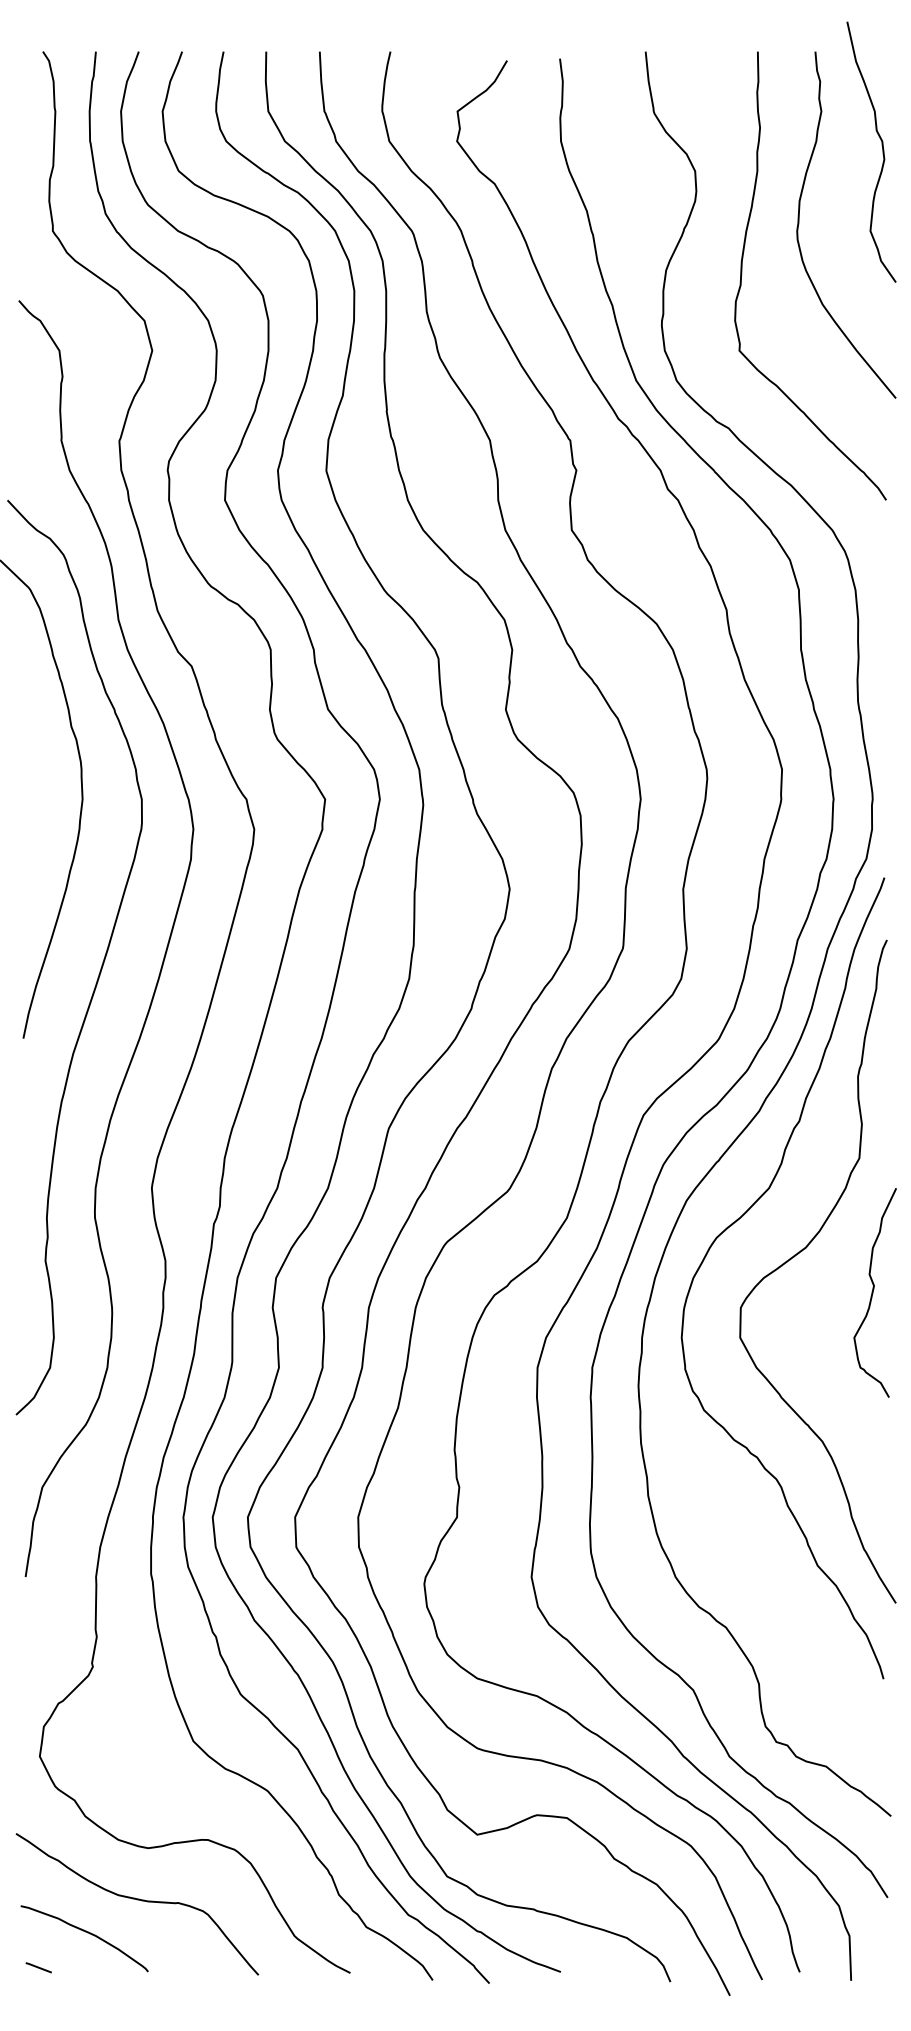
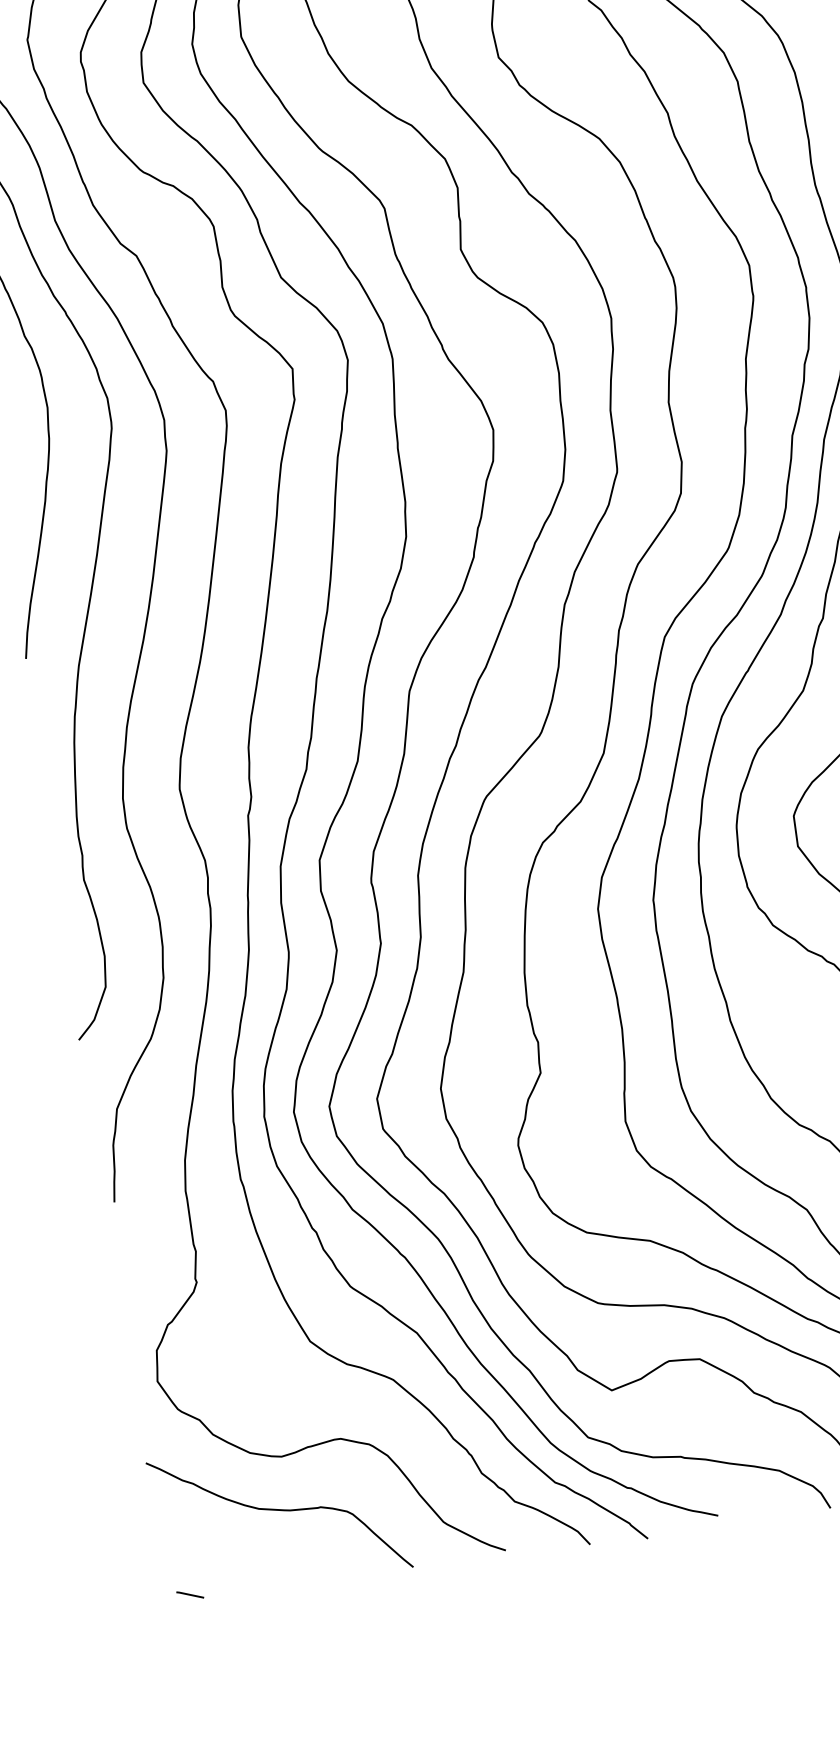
curve: (87, 1933) -> (233, 1552), removed

